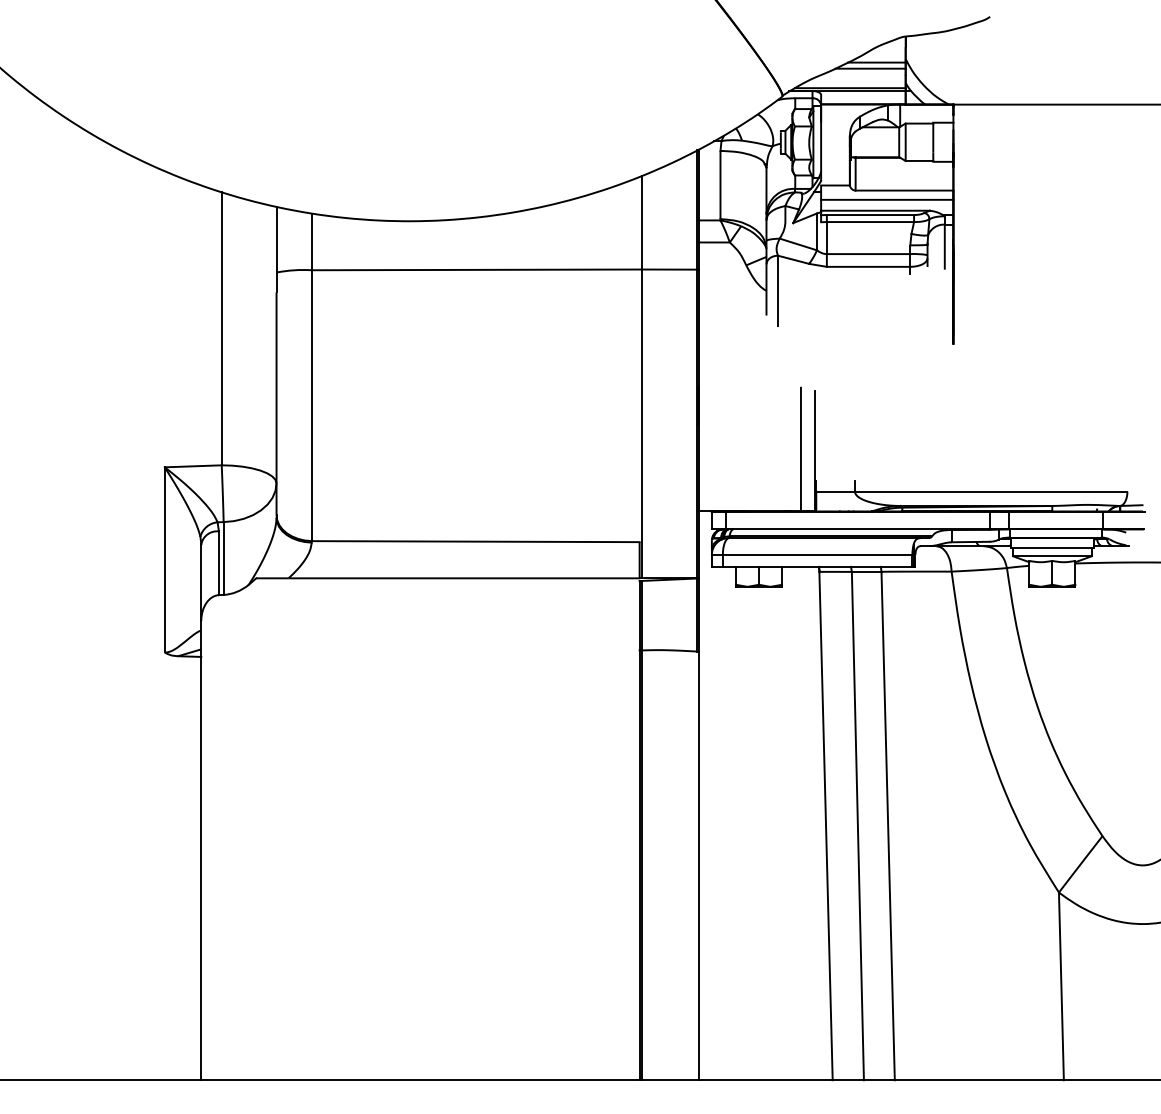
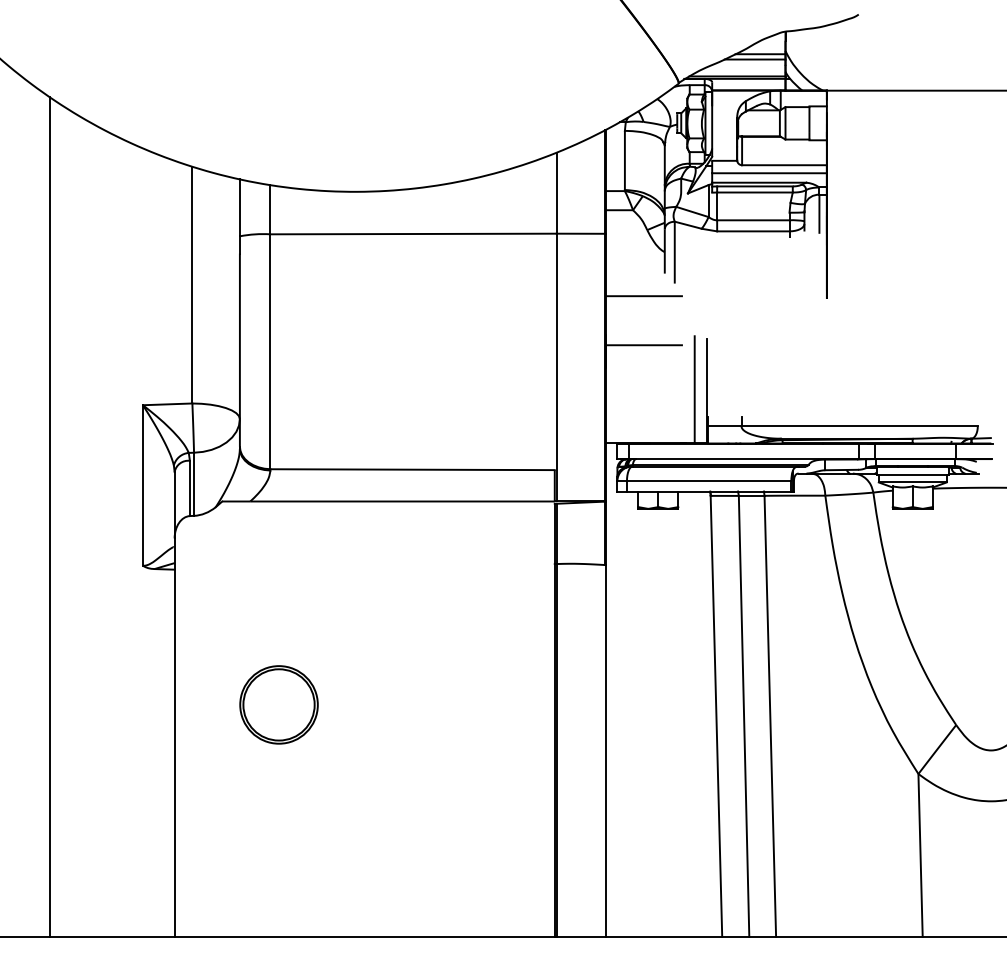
line: (741, 341) -> (643, 296), added
line: (741, 398) -> (643, 345), added
line: (56, 595) -> (49, 516), added
part: (321, 812) -> (278, 704), added

